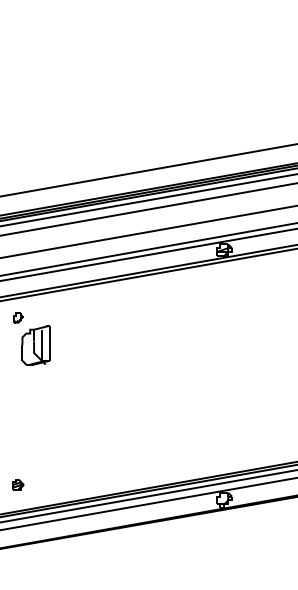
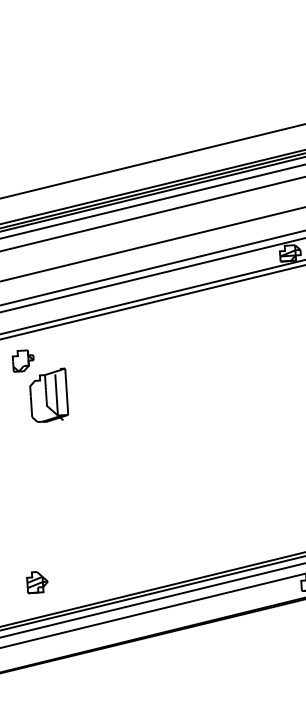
part: (18, 317) -> (23, 360), size x1.67
part: (18, 484) -> (37, 581), size x1.43

